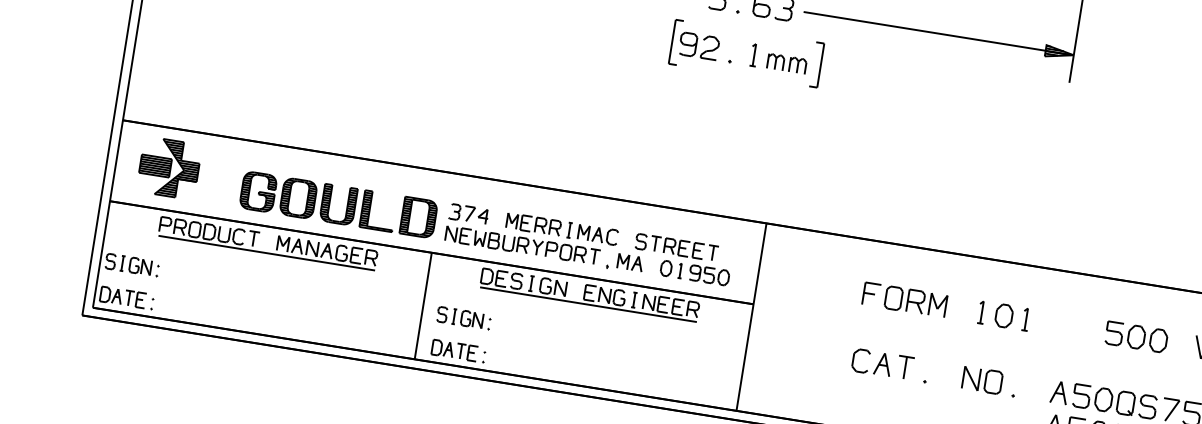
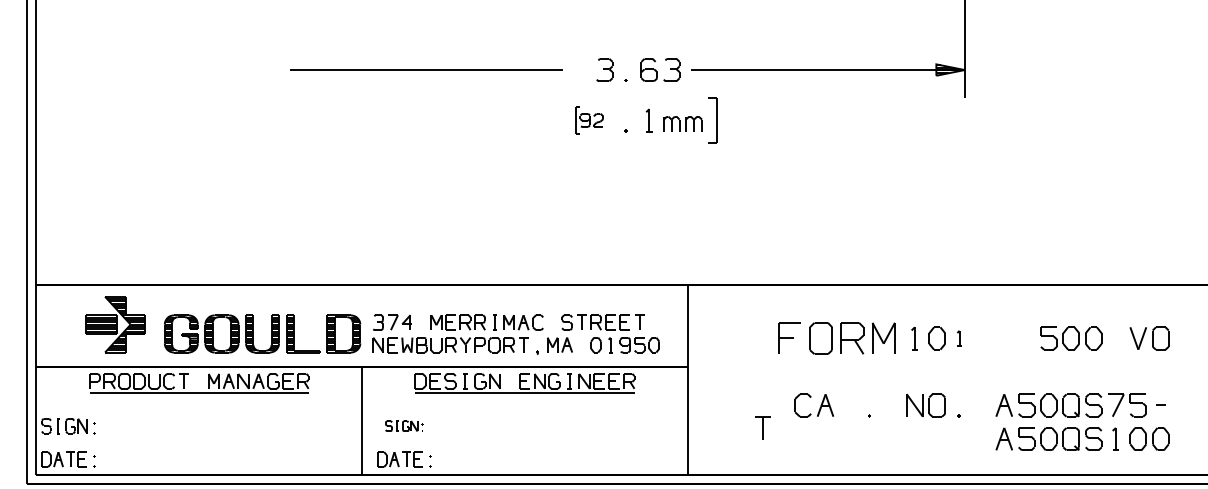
part: (695, 45) -> (589, 120), size x0.6
part: (169, 168) -> (115, 324), moved
part: (904, 300) -> (836, 338), size x1.4
part: (464, 318) -> (404, 426), size x0.7
part: (1026, 319) -> (959, 338), size x0.7
part: (905, 366) -> (762, 427), moved

